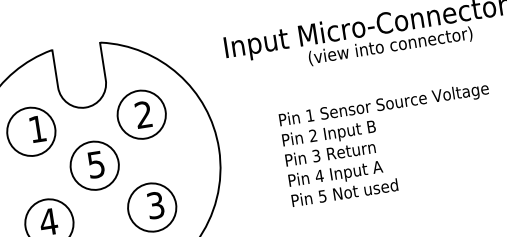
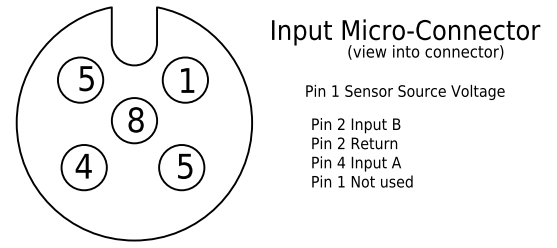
text: (384, 104) -> (405, 91), moved
text: (143, 113) -> (187, 79), 2 -> 1
text: (37, 129) -> (86, 78), 1 -> 5
text: (316, 156) -> (341, 143), 3 -> 2
text: (95, 164) -> (135, 119), 5 -> 8
text: (322, 196) -> (341, 181), 5 -> 1
text: (155, 204) -> (185, 165), 3 -> 5

